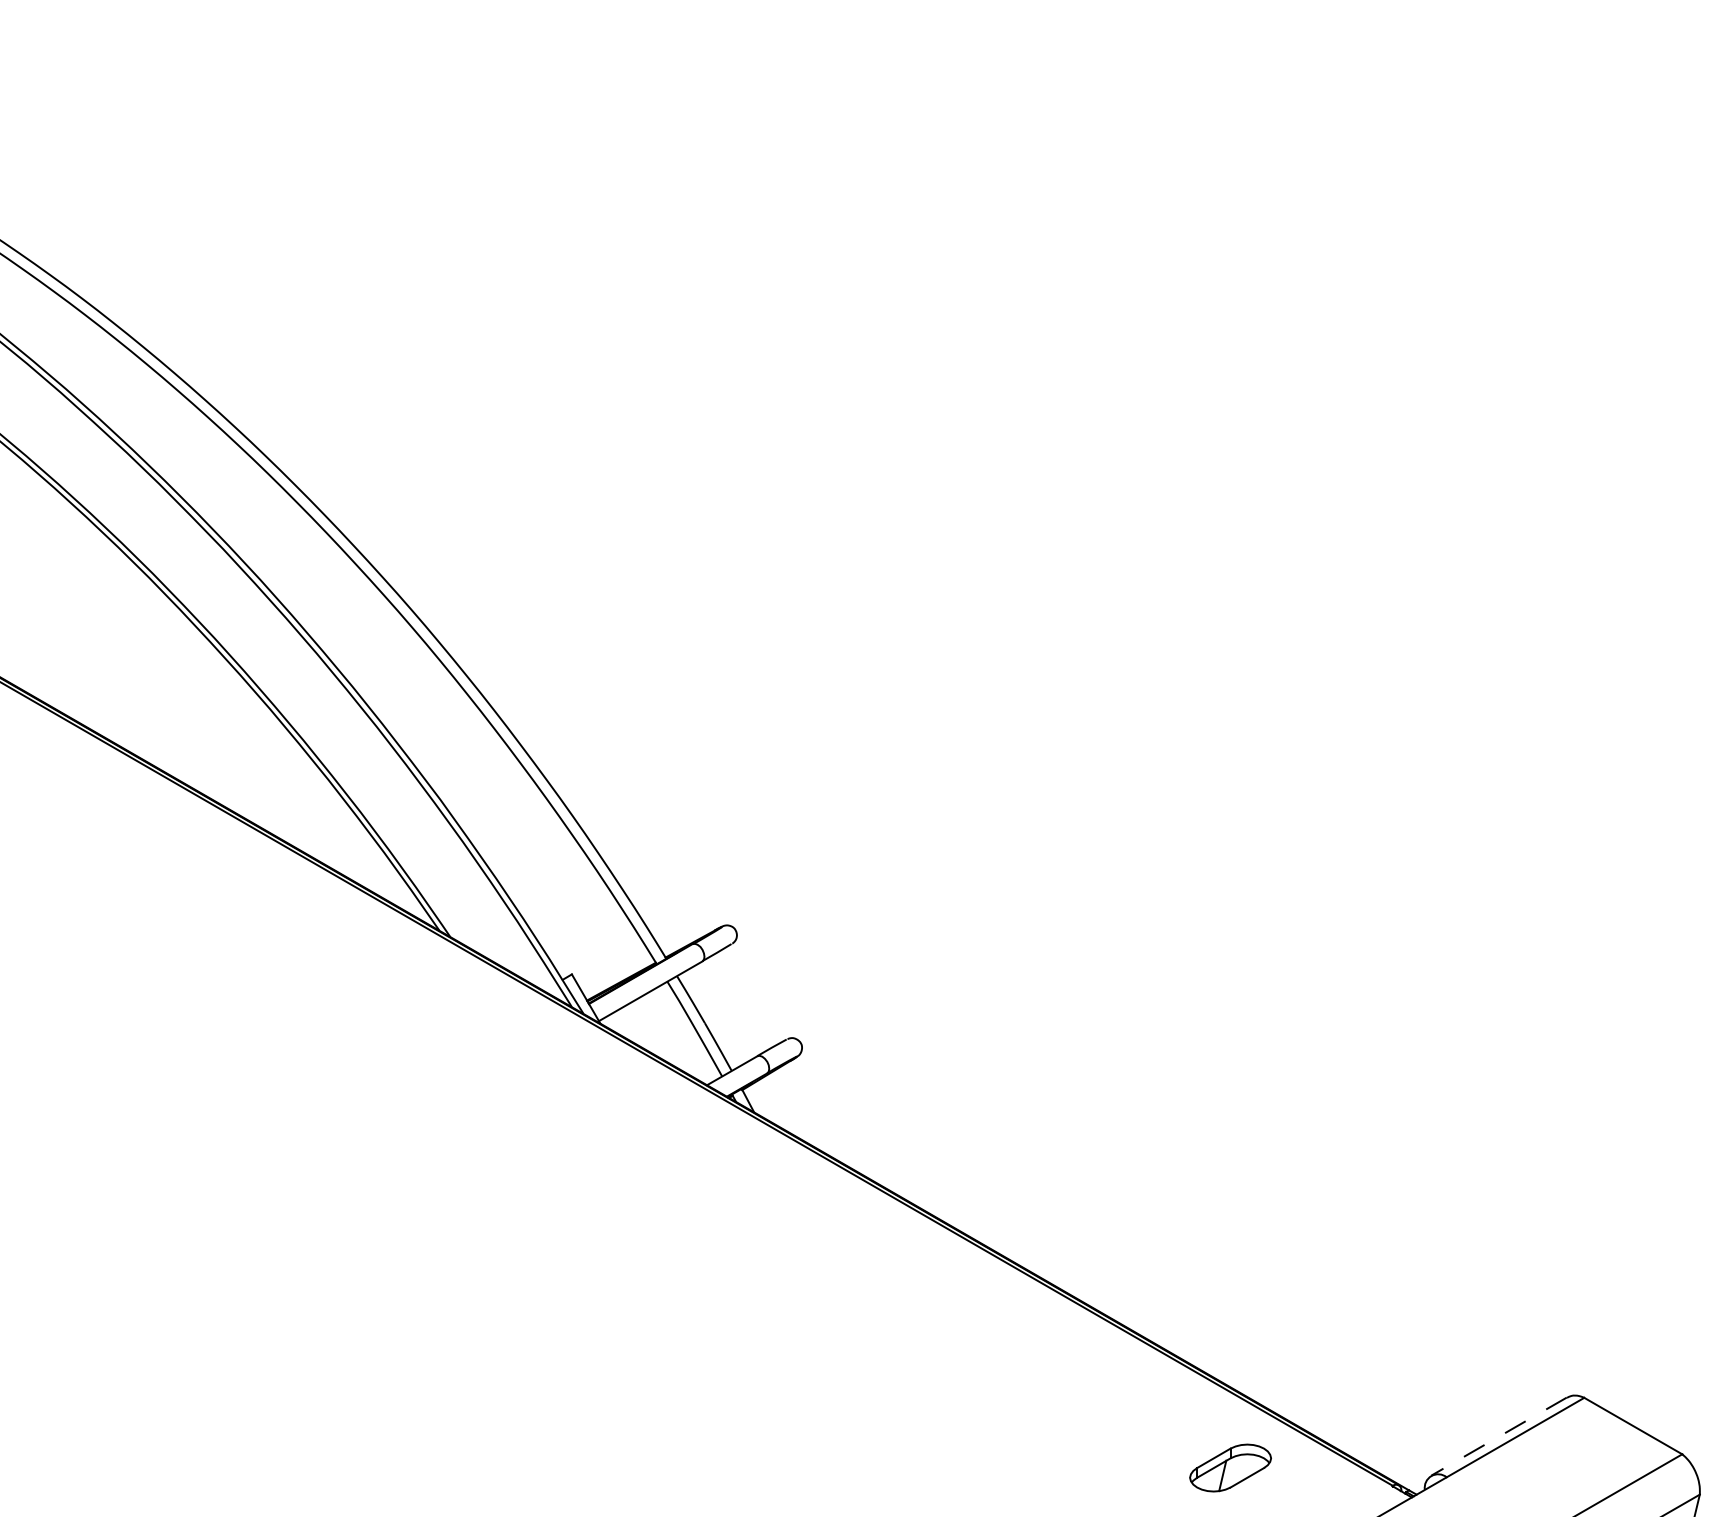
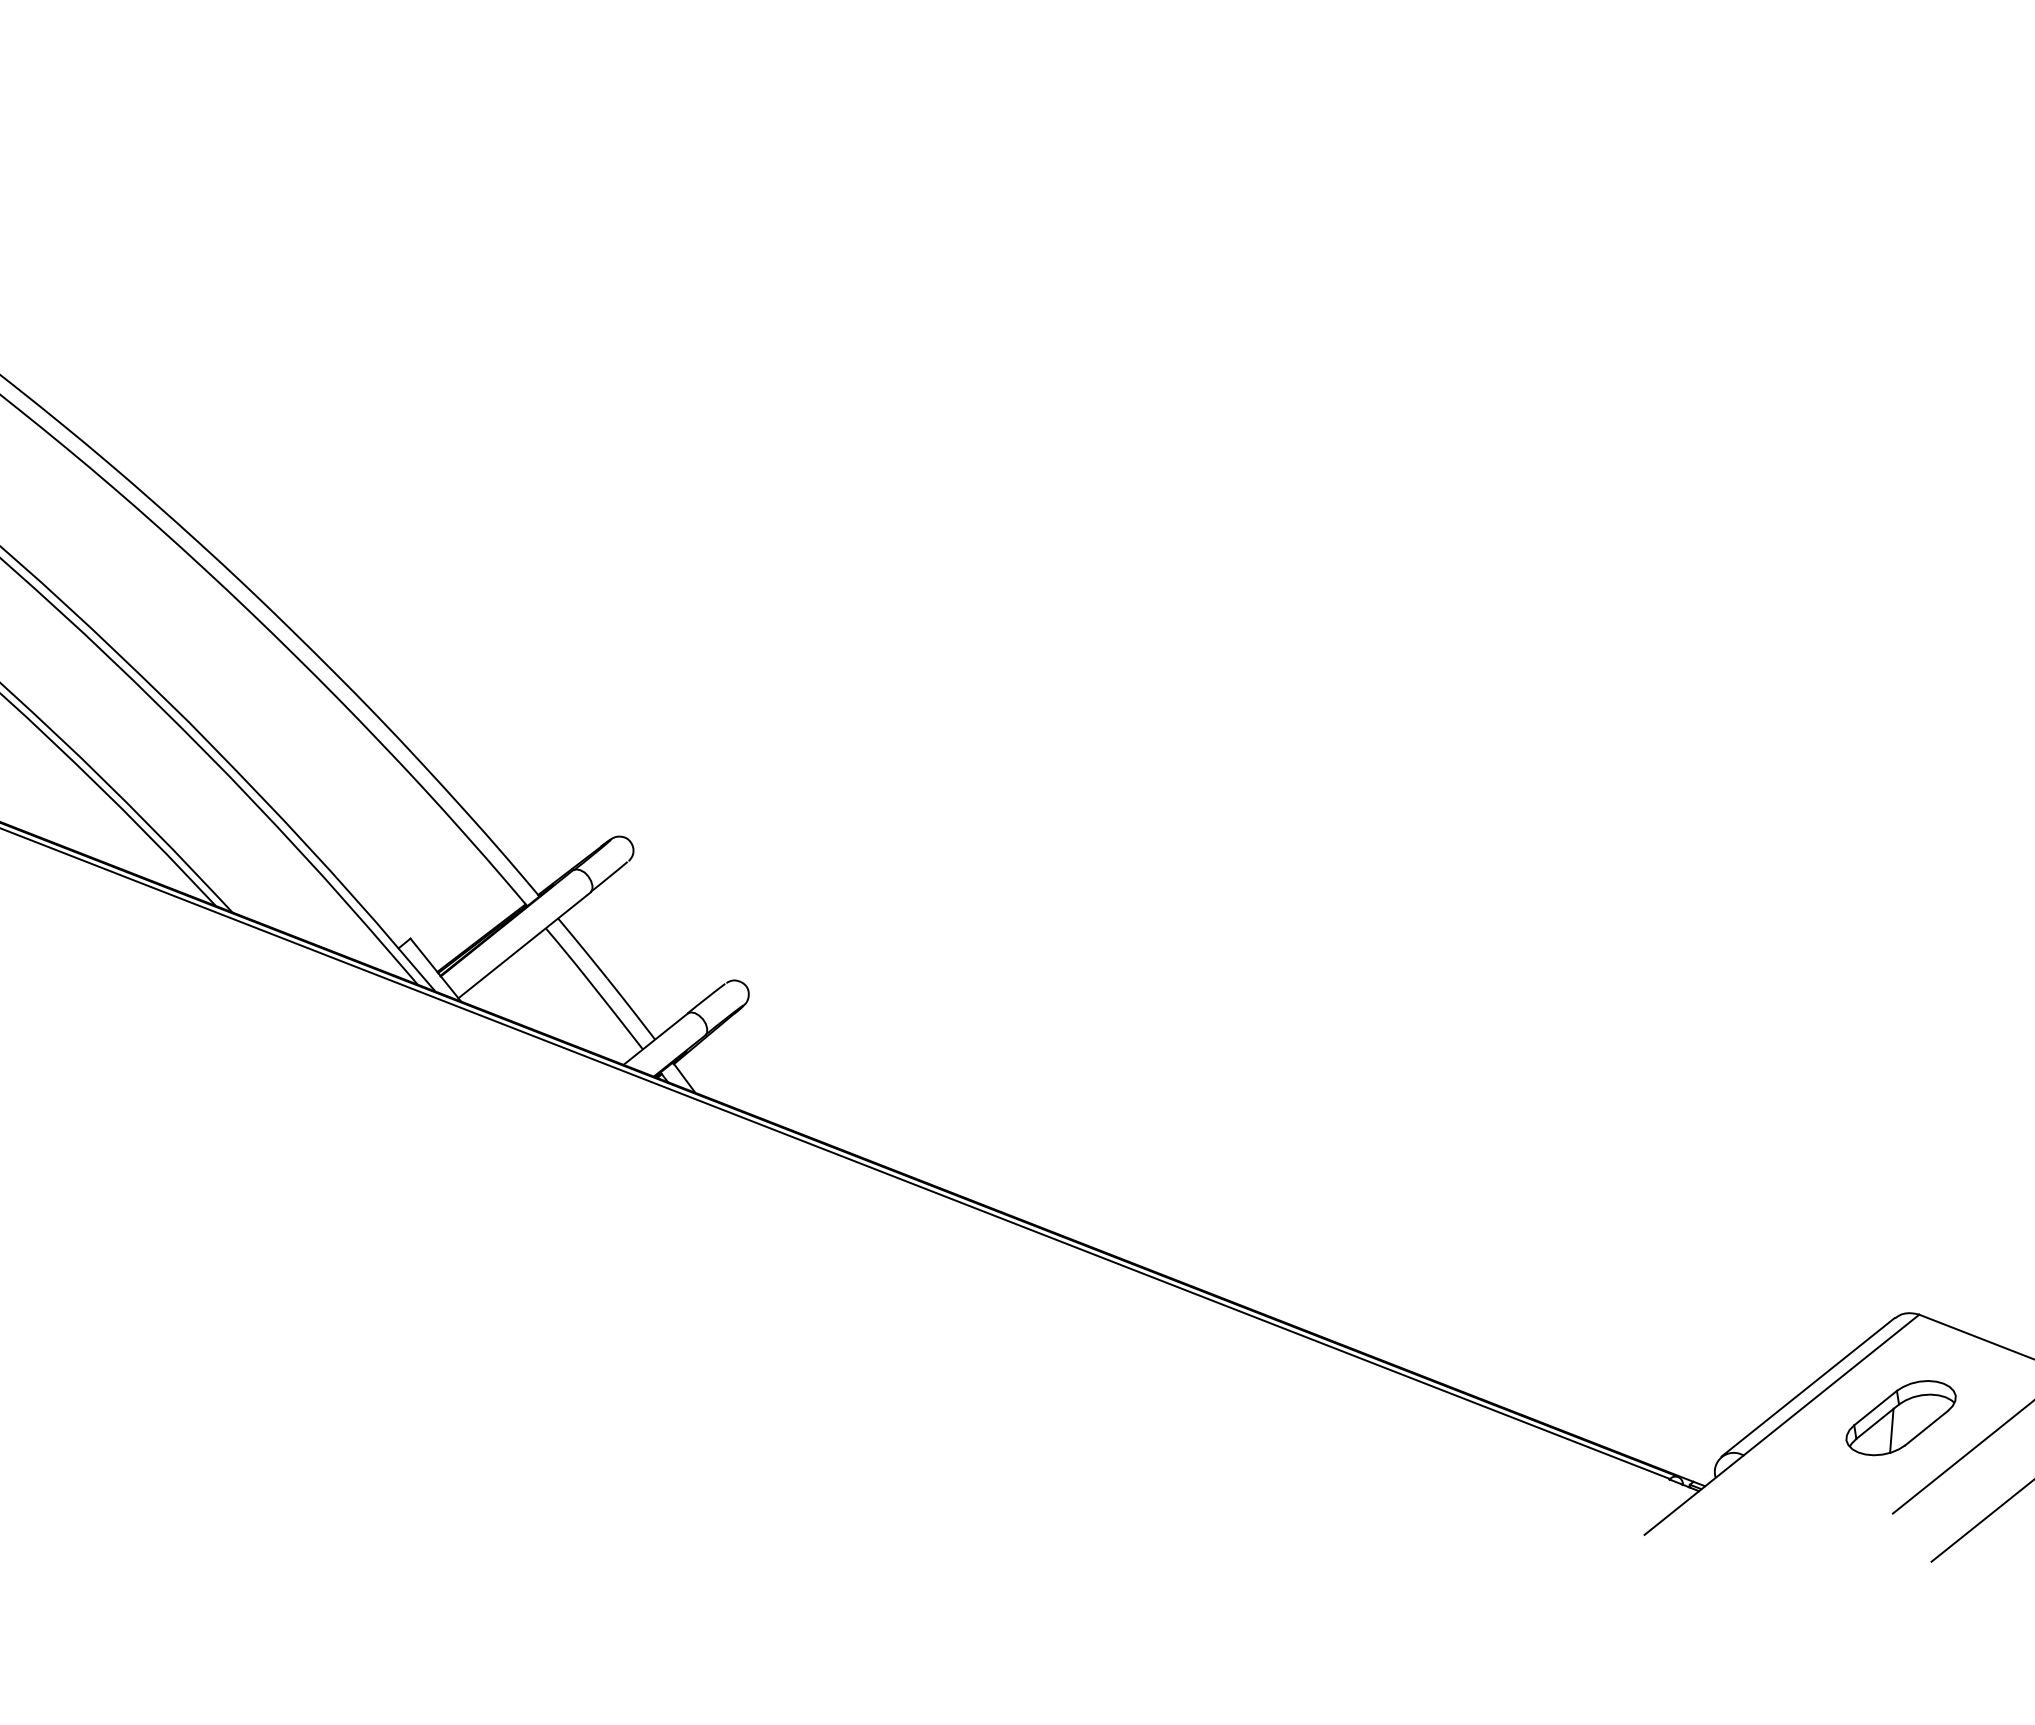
line: (1498, 1436) -> (1807, 1387), dashed -> solid
part: (1230, 1467) -> (1900, 1417), moved

